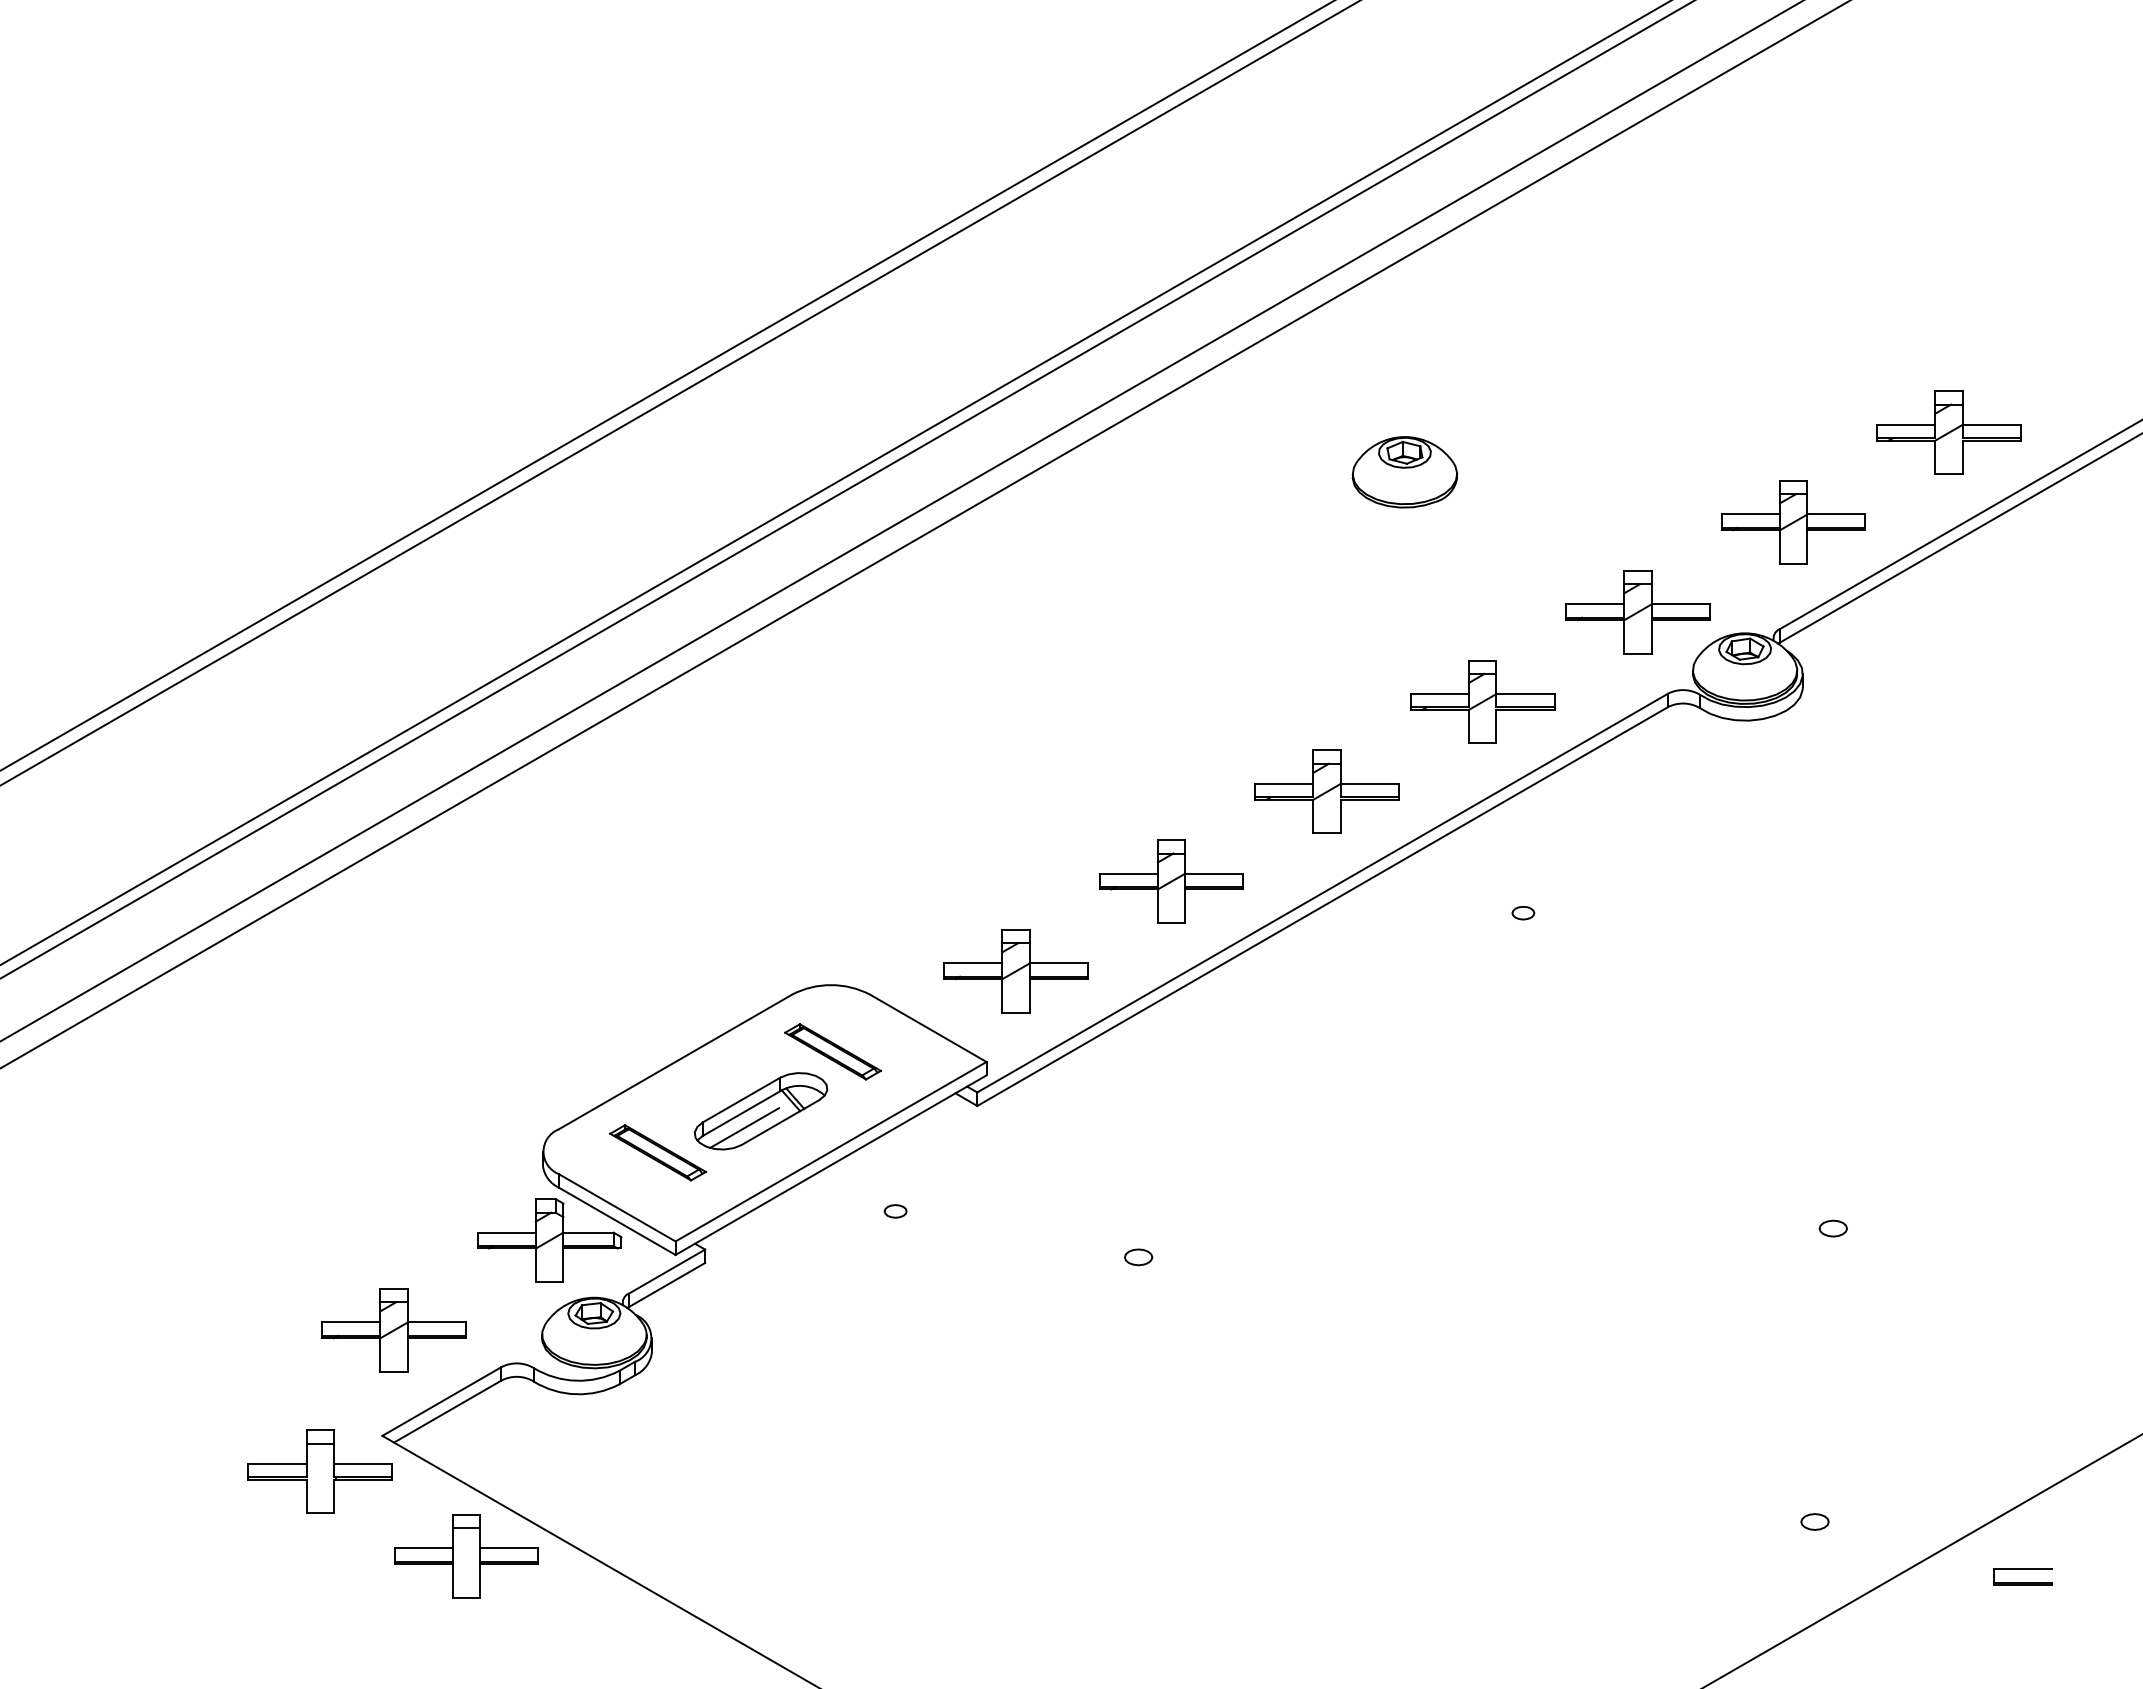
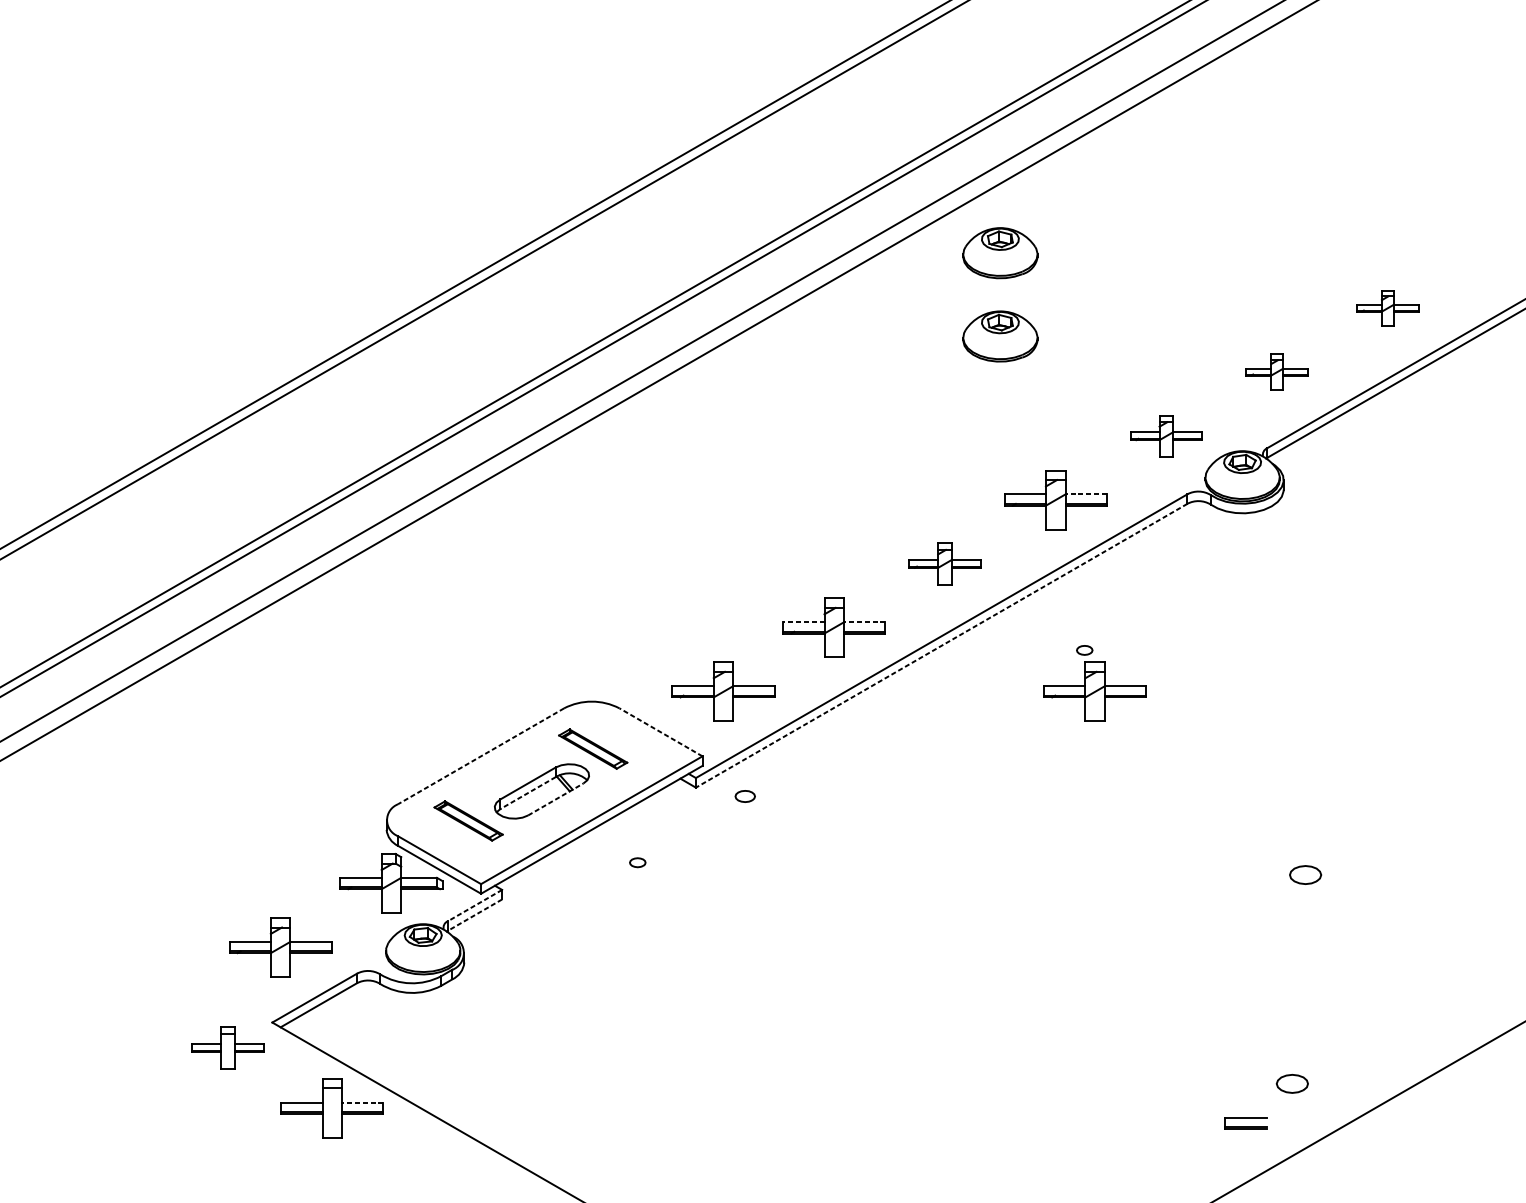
part: (1404, 355) -> (1000, 253), added
part: (1948, 432) -> (1387, 308), size x0.6
part: (1793, 522) -> (1277, 372), size x0.6
part: (1637, 612) -> (1165, 436), size x0.7
line: (1524, 694) -> (1085, 494), solid -> dashed
part: (1326, 791) -> (944, 563), size x0.7
line: (1128, 873) -> (803, 622), solid -> dashed
line: (1213, 873) -> (864, 622), solid -> dashed
line: (1322, 906) -> (941, 645), solid -> dashed
part: (1537, 971) -> (1094, 691), added
line: (927, 1028) -> (660, 732), solid -> dashed
line: (675, 1061) -> (481, 756), solid -> dashed
line: (741, 1113) -> (528, 793), solid -> dashed
line: (780, 1122) -> (555, 799), solid -> dashed
line: (744, 1127) -> (530, 802), removed
part: (1832, 1228) -> (1304, 874), size x1.6
part: (1138, 1257) -> (745, 796), moved
line: (667, 1271) -> (475, 905), solid -> dashed
line: (667, 1284) -> (475, 914), solid -> dashed
part: (319, 1471) -> (227, 1047), size x0.7
part: (1814, 1521) -> (1292, 1083), size x1.6
line: (508, 1548) -> (362, 1102), solid -> dashed
part: (2022, 1576) -> (1245, 1122), moved

